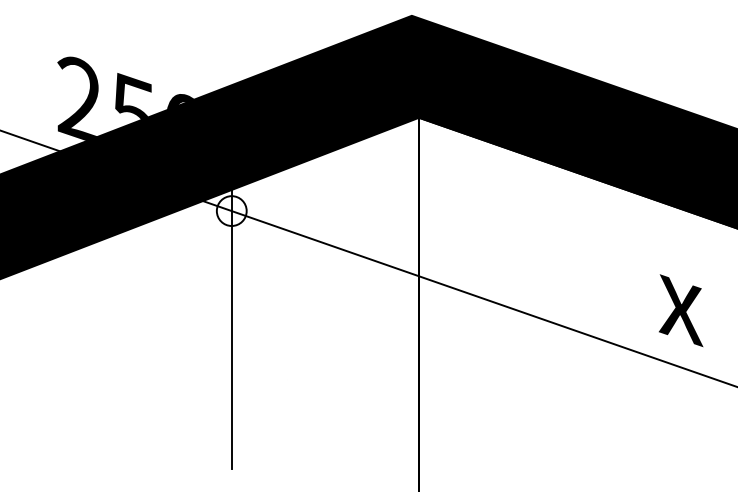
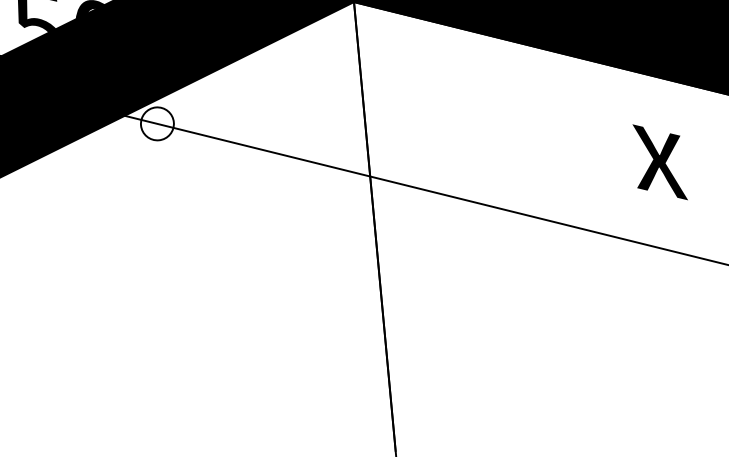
text: (681, 310) -> (660, 162), moved
line: (231, 320) -> (168, 244), removed

